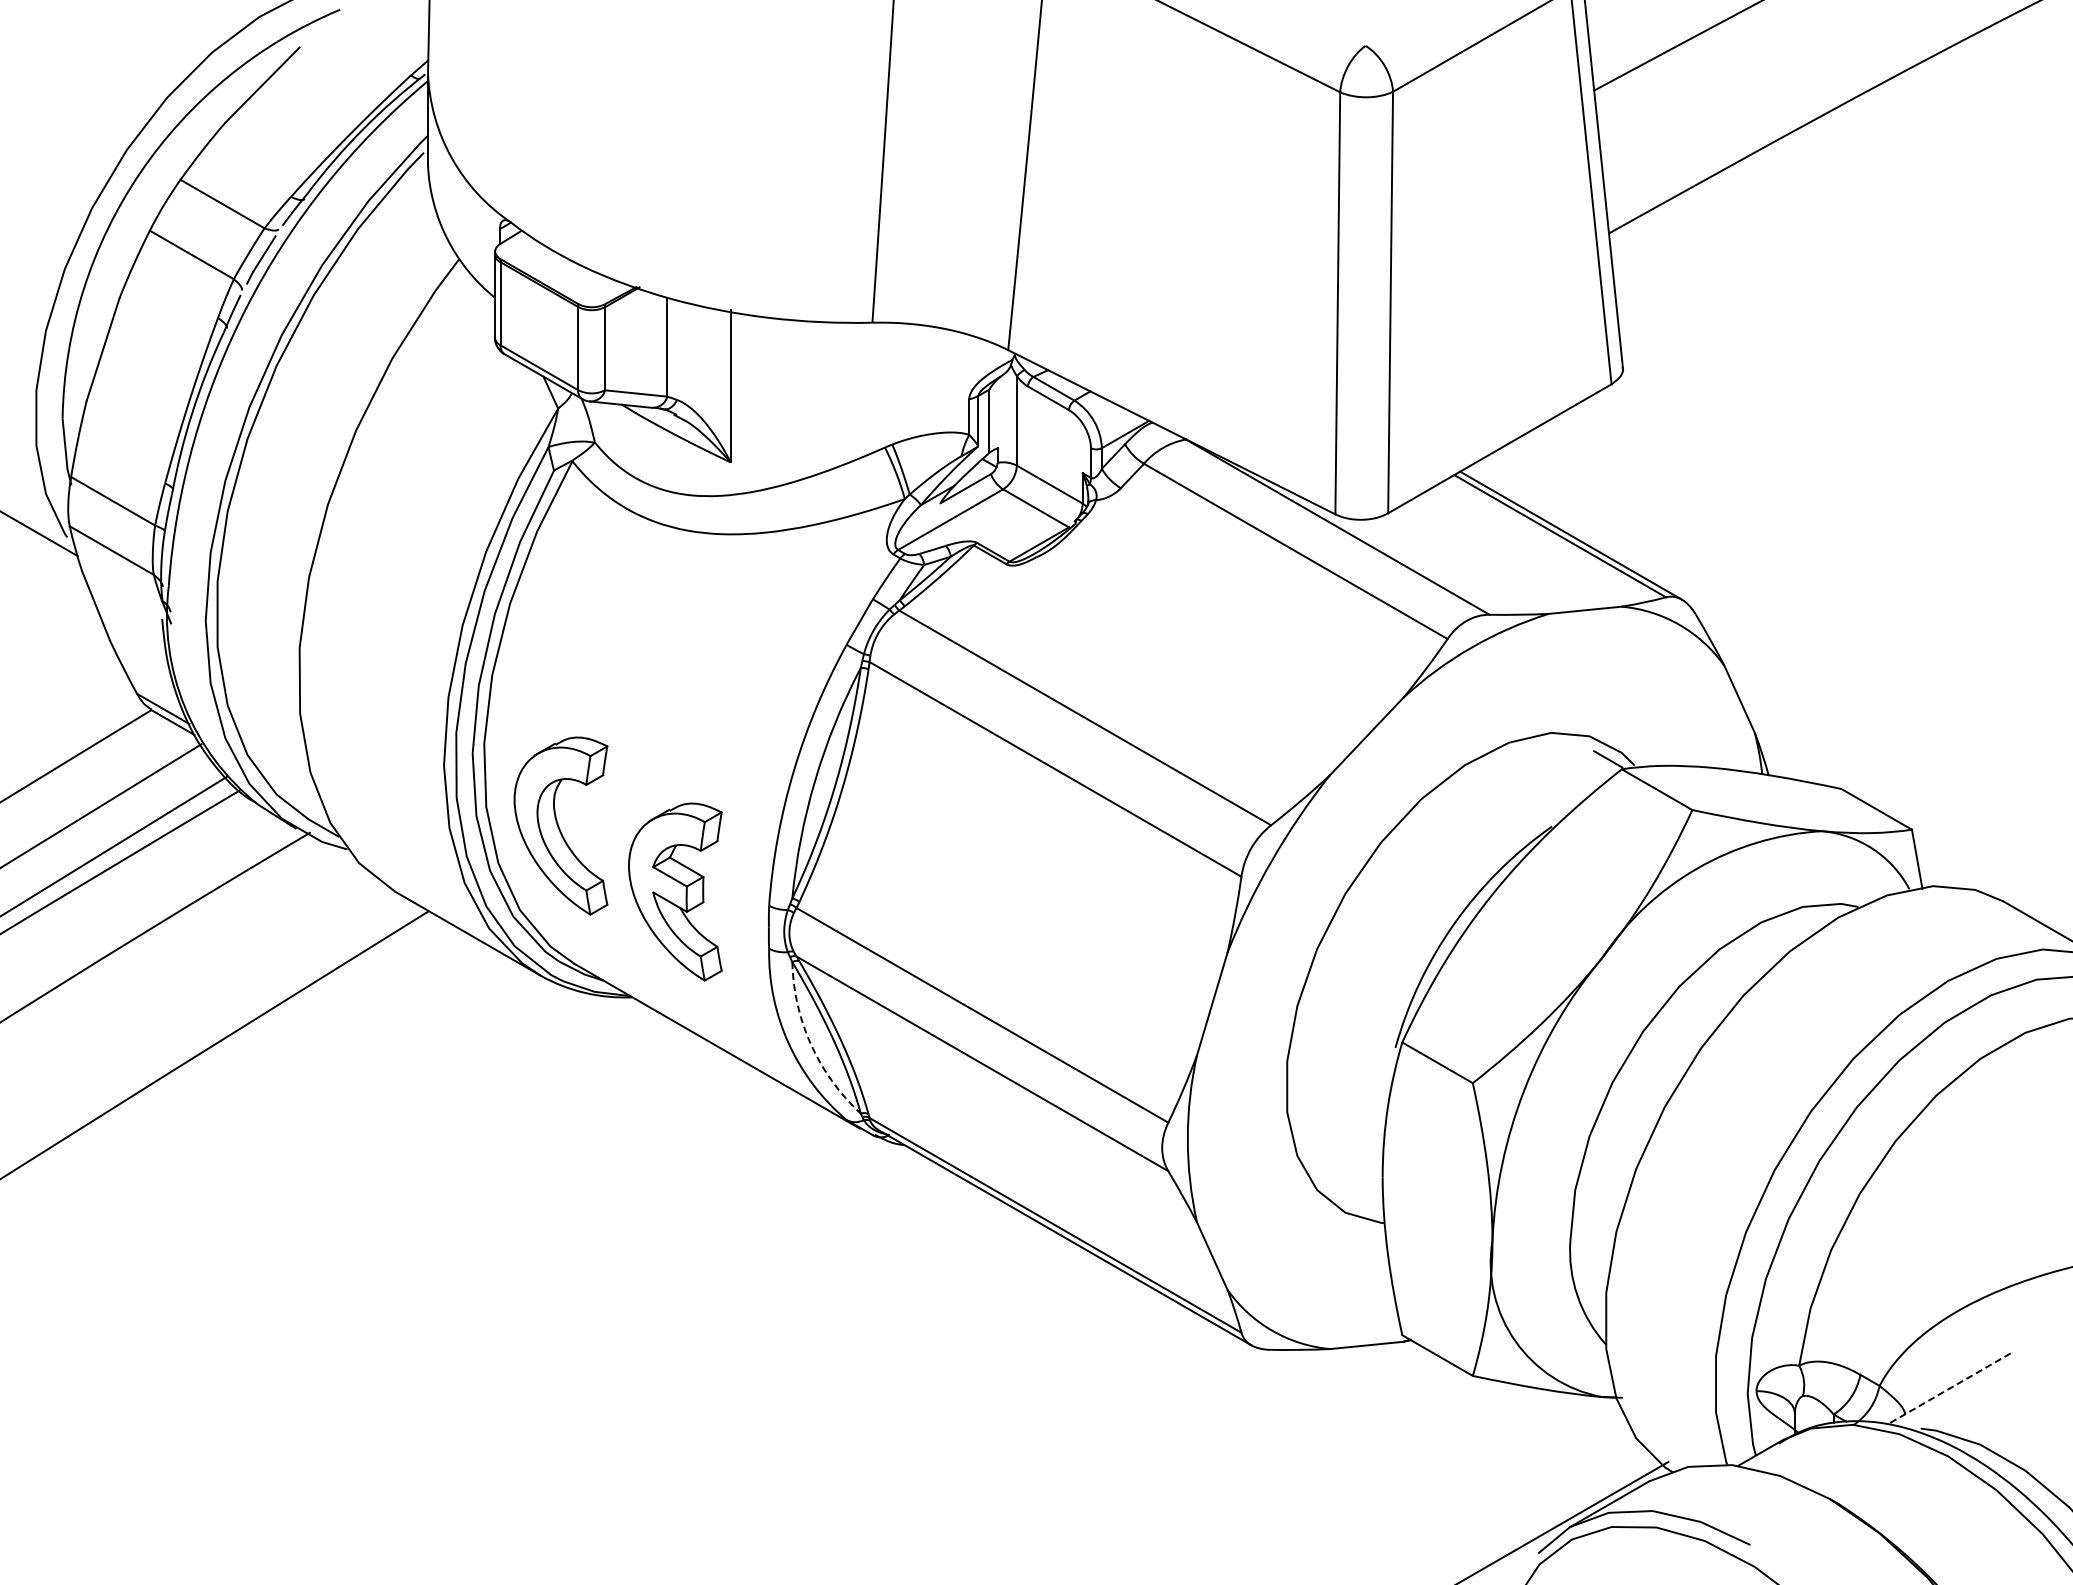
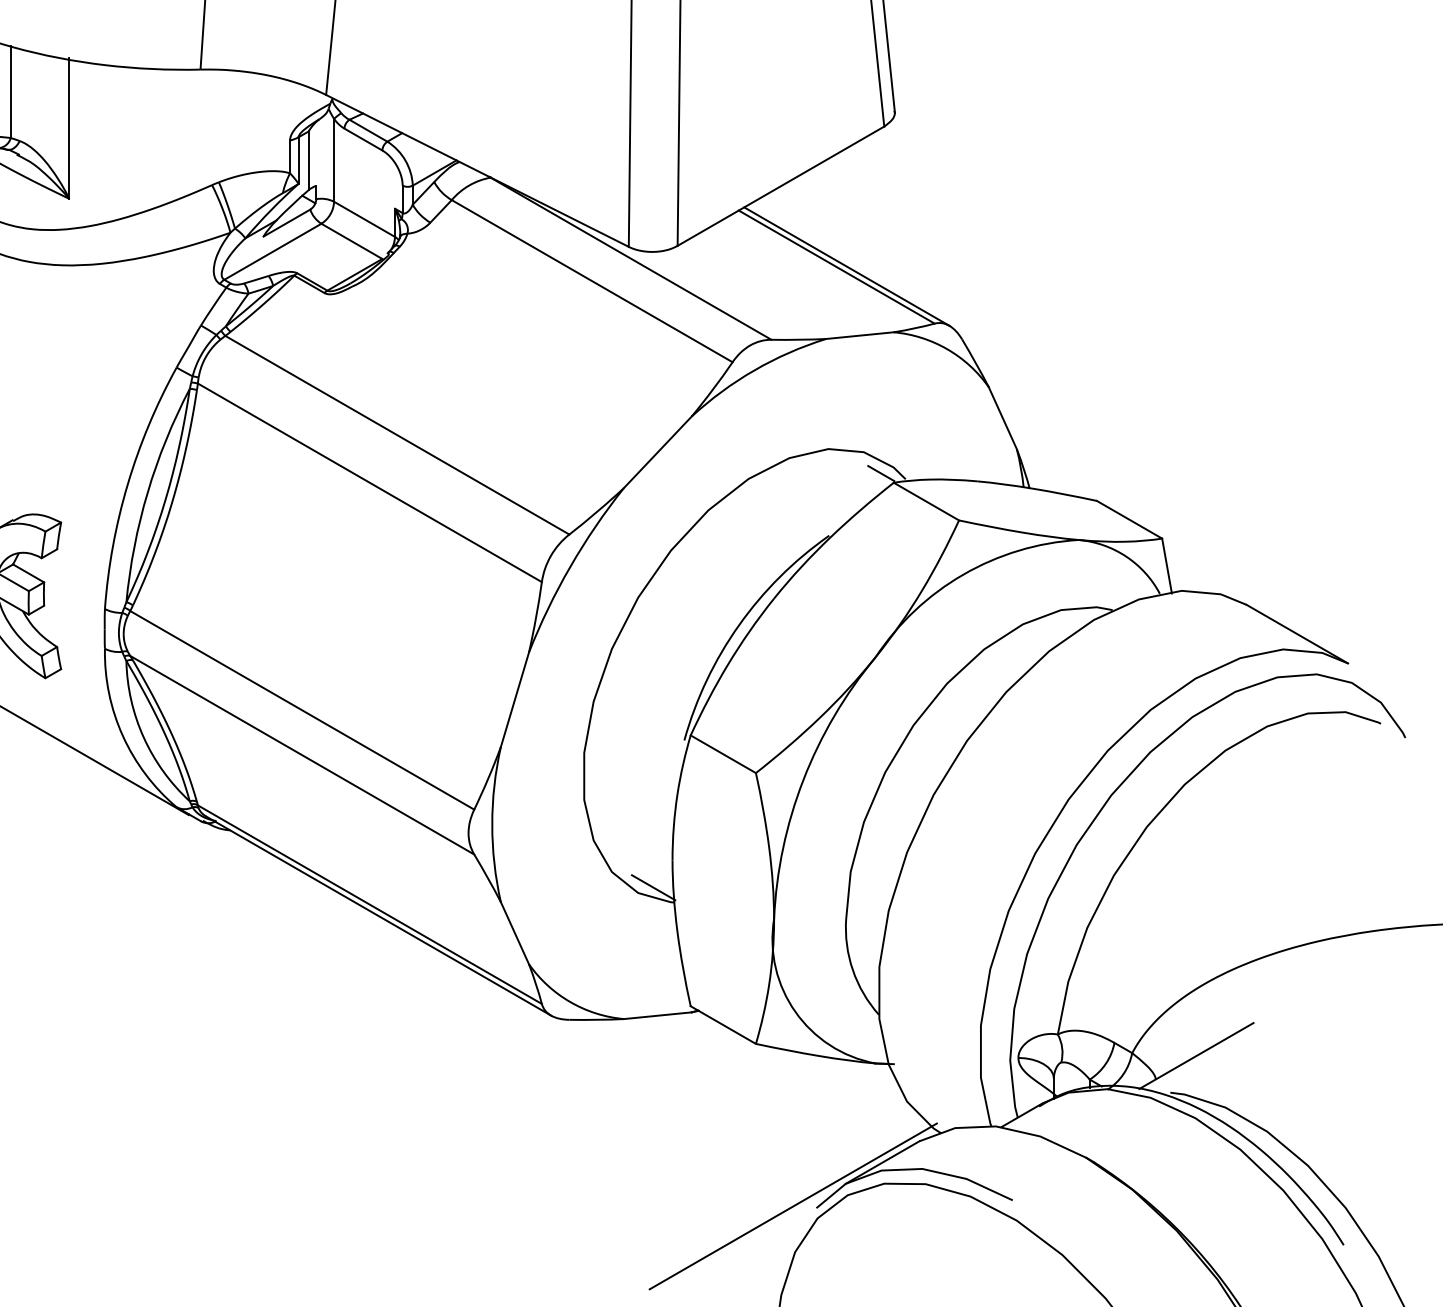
arc: (811, 1044) -> (144, 737), dashed -> solid
line: (1361, 1206) -> (652, 887), added
line: (1948, 1389) -> (1195, 1056), dashed -> solid

